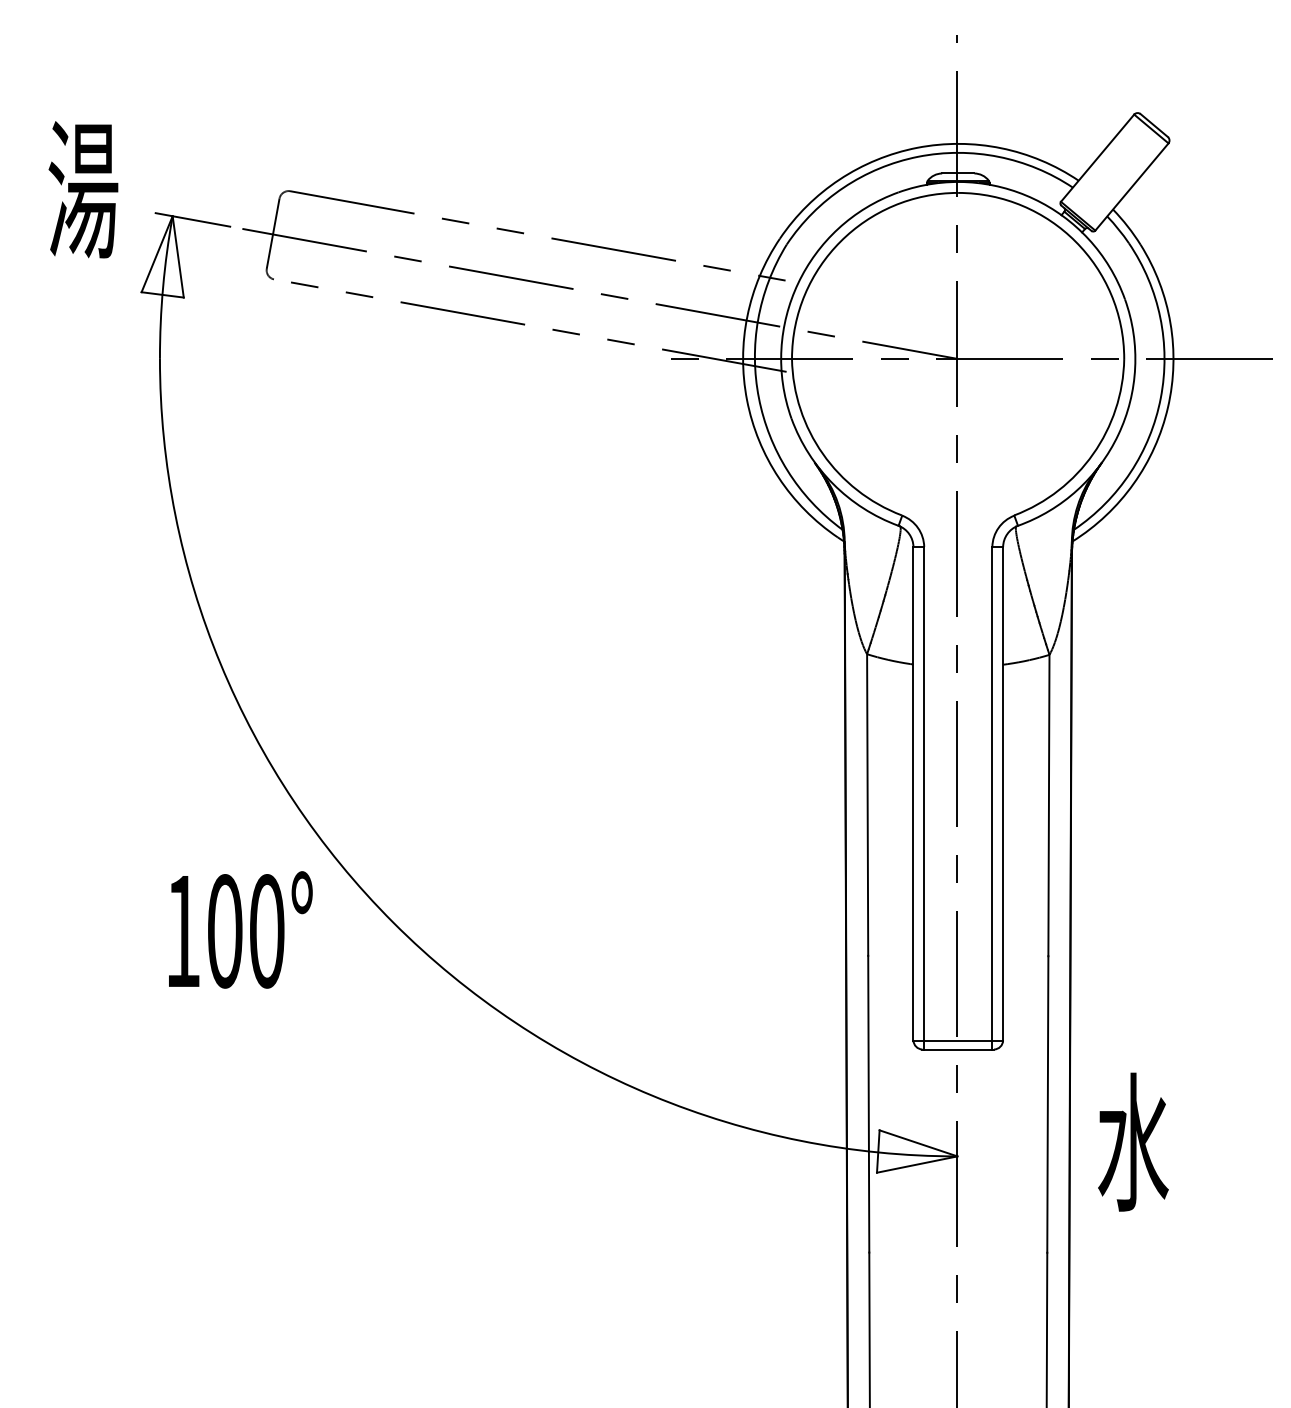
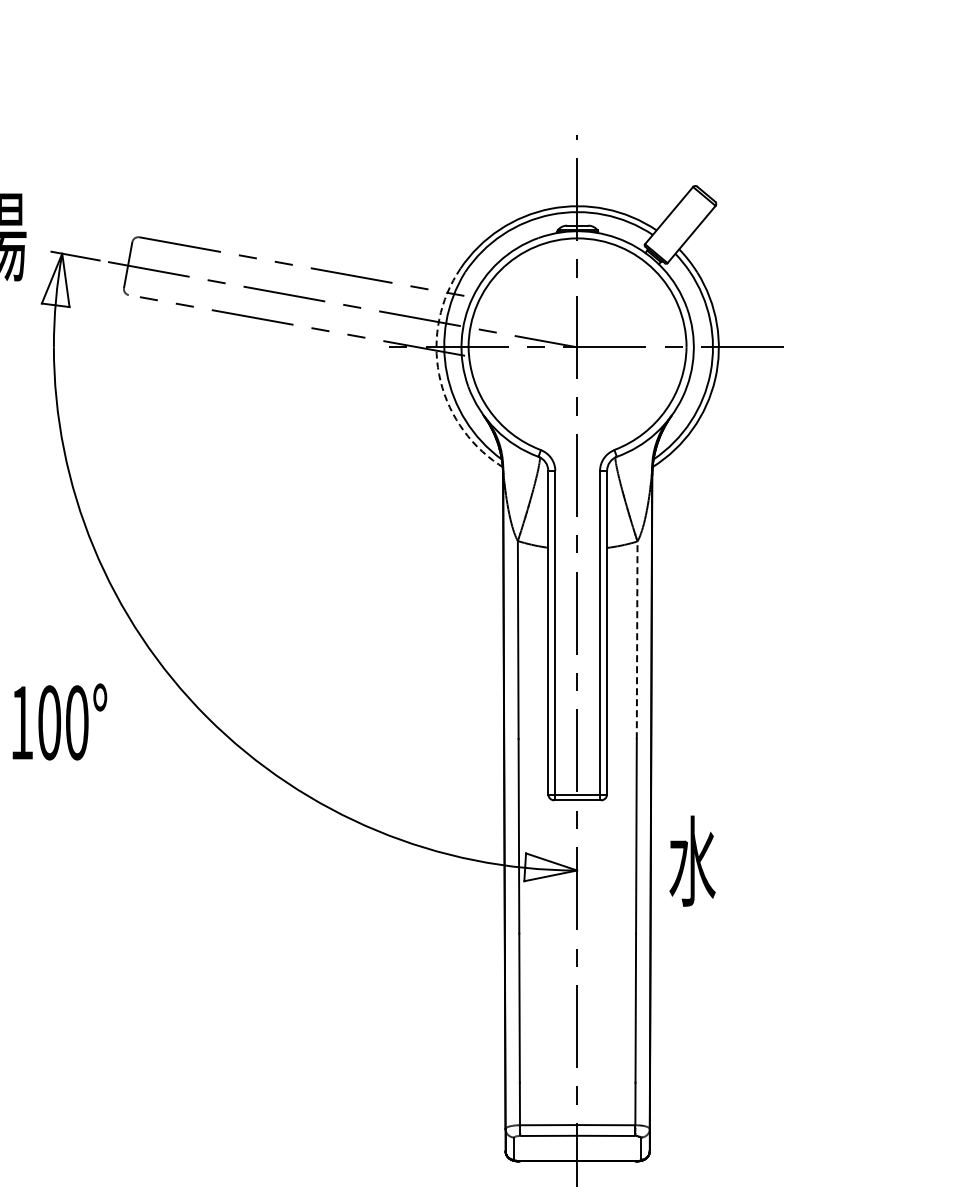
arc: (747, 400) -> (439, 374), solid -> dashed
line: (1049, 805) -> (637, 640), solid -> dashed
text: (240, 929) -> (59, 721), moved

